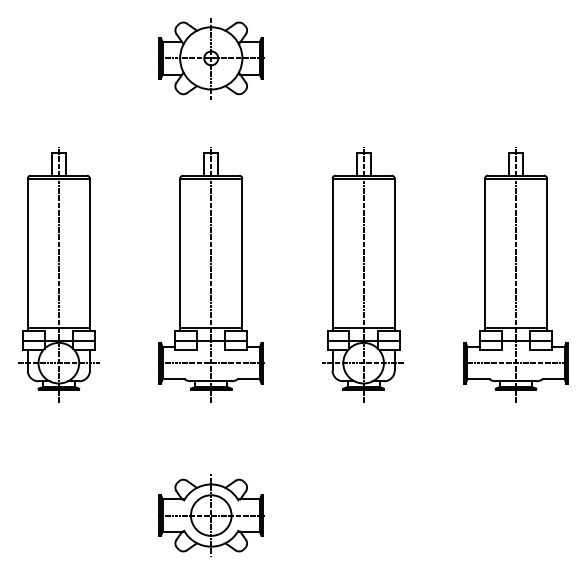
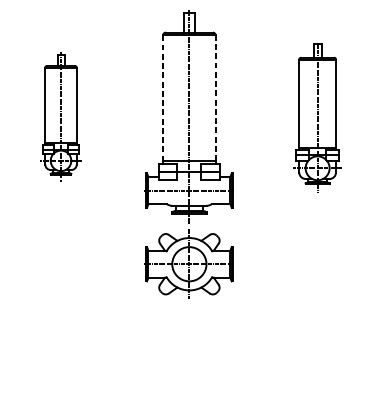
line: (180, 253) -> (163, 98), solid -> dashed
line: (242, 253) -> (215, 98), solid -> dashed
part: (58, 274) -> (60, 115), size x0.6
part: (362, 274) -> (316, 115), size x0.7
part: (211, 515) -> (189, 264), moved

